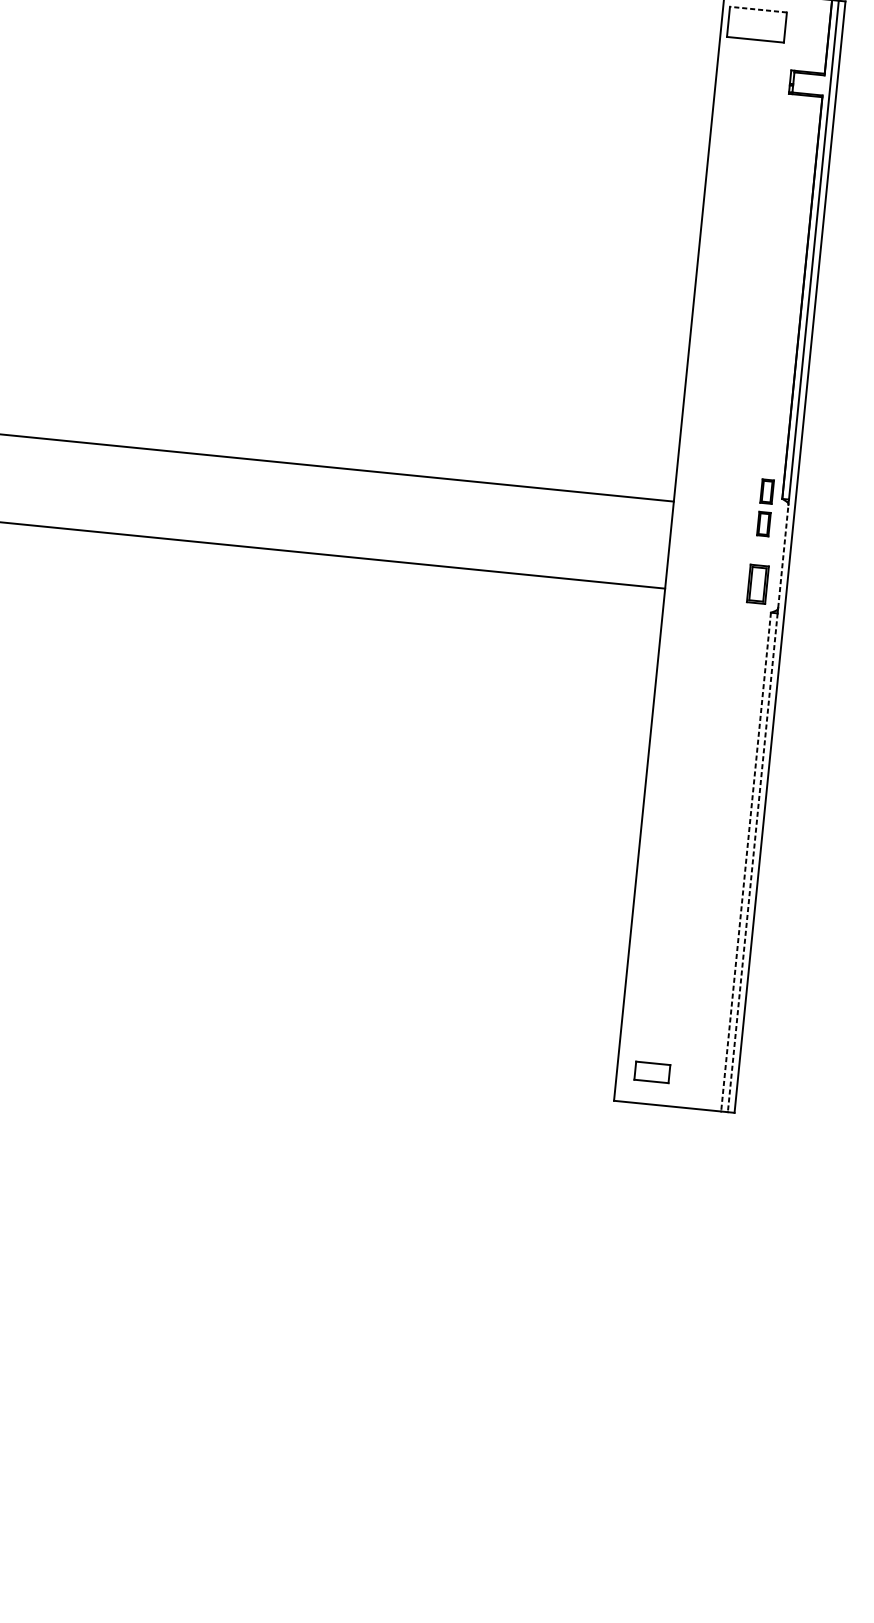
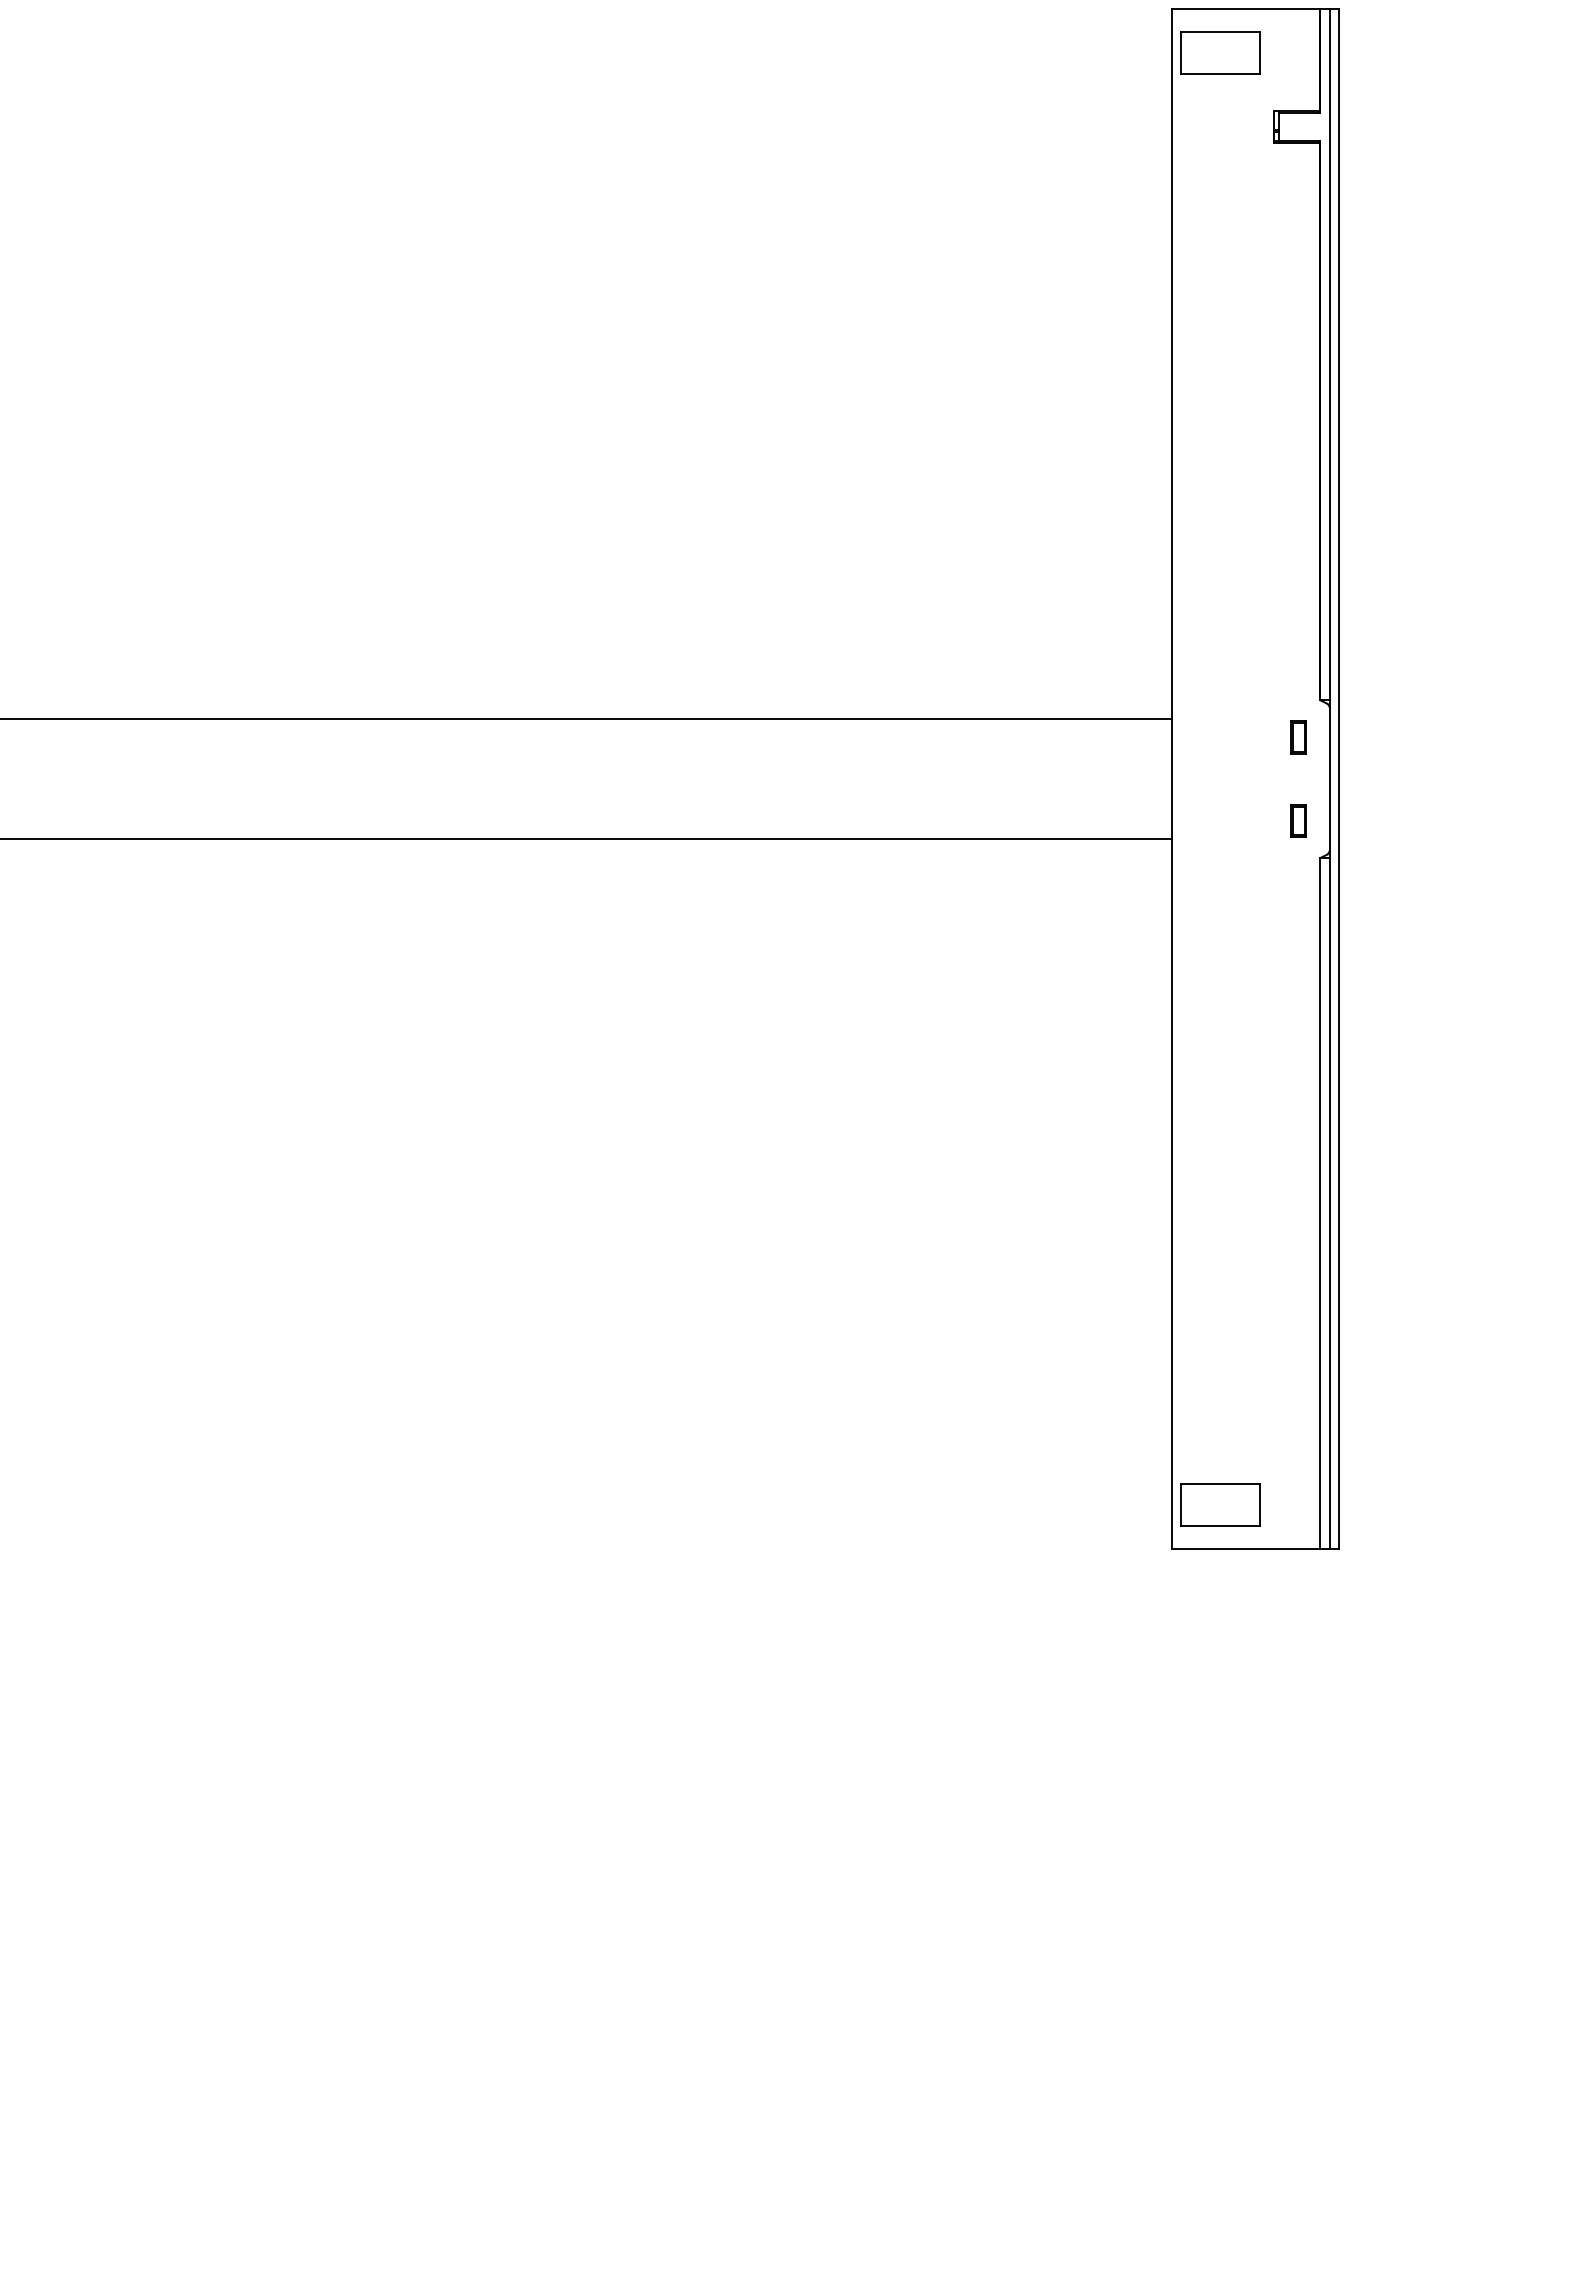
line: (758, 9) -> (1220, 32), dashed -> solid
part: (767, 491) -> (1298, 692), removed
line: (783, 555) -> (1329, 778), dashed -> solid
part: (757, 584) -> (1298, 820), size x0.62
line: (746, 861) -> (1320, 1203), dashed -> solid
line: (752, 862) -> (1329, 1203), dashed -> solid
part: (652, 1071) -> (1220, 1504), size x1.67

